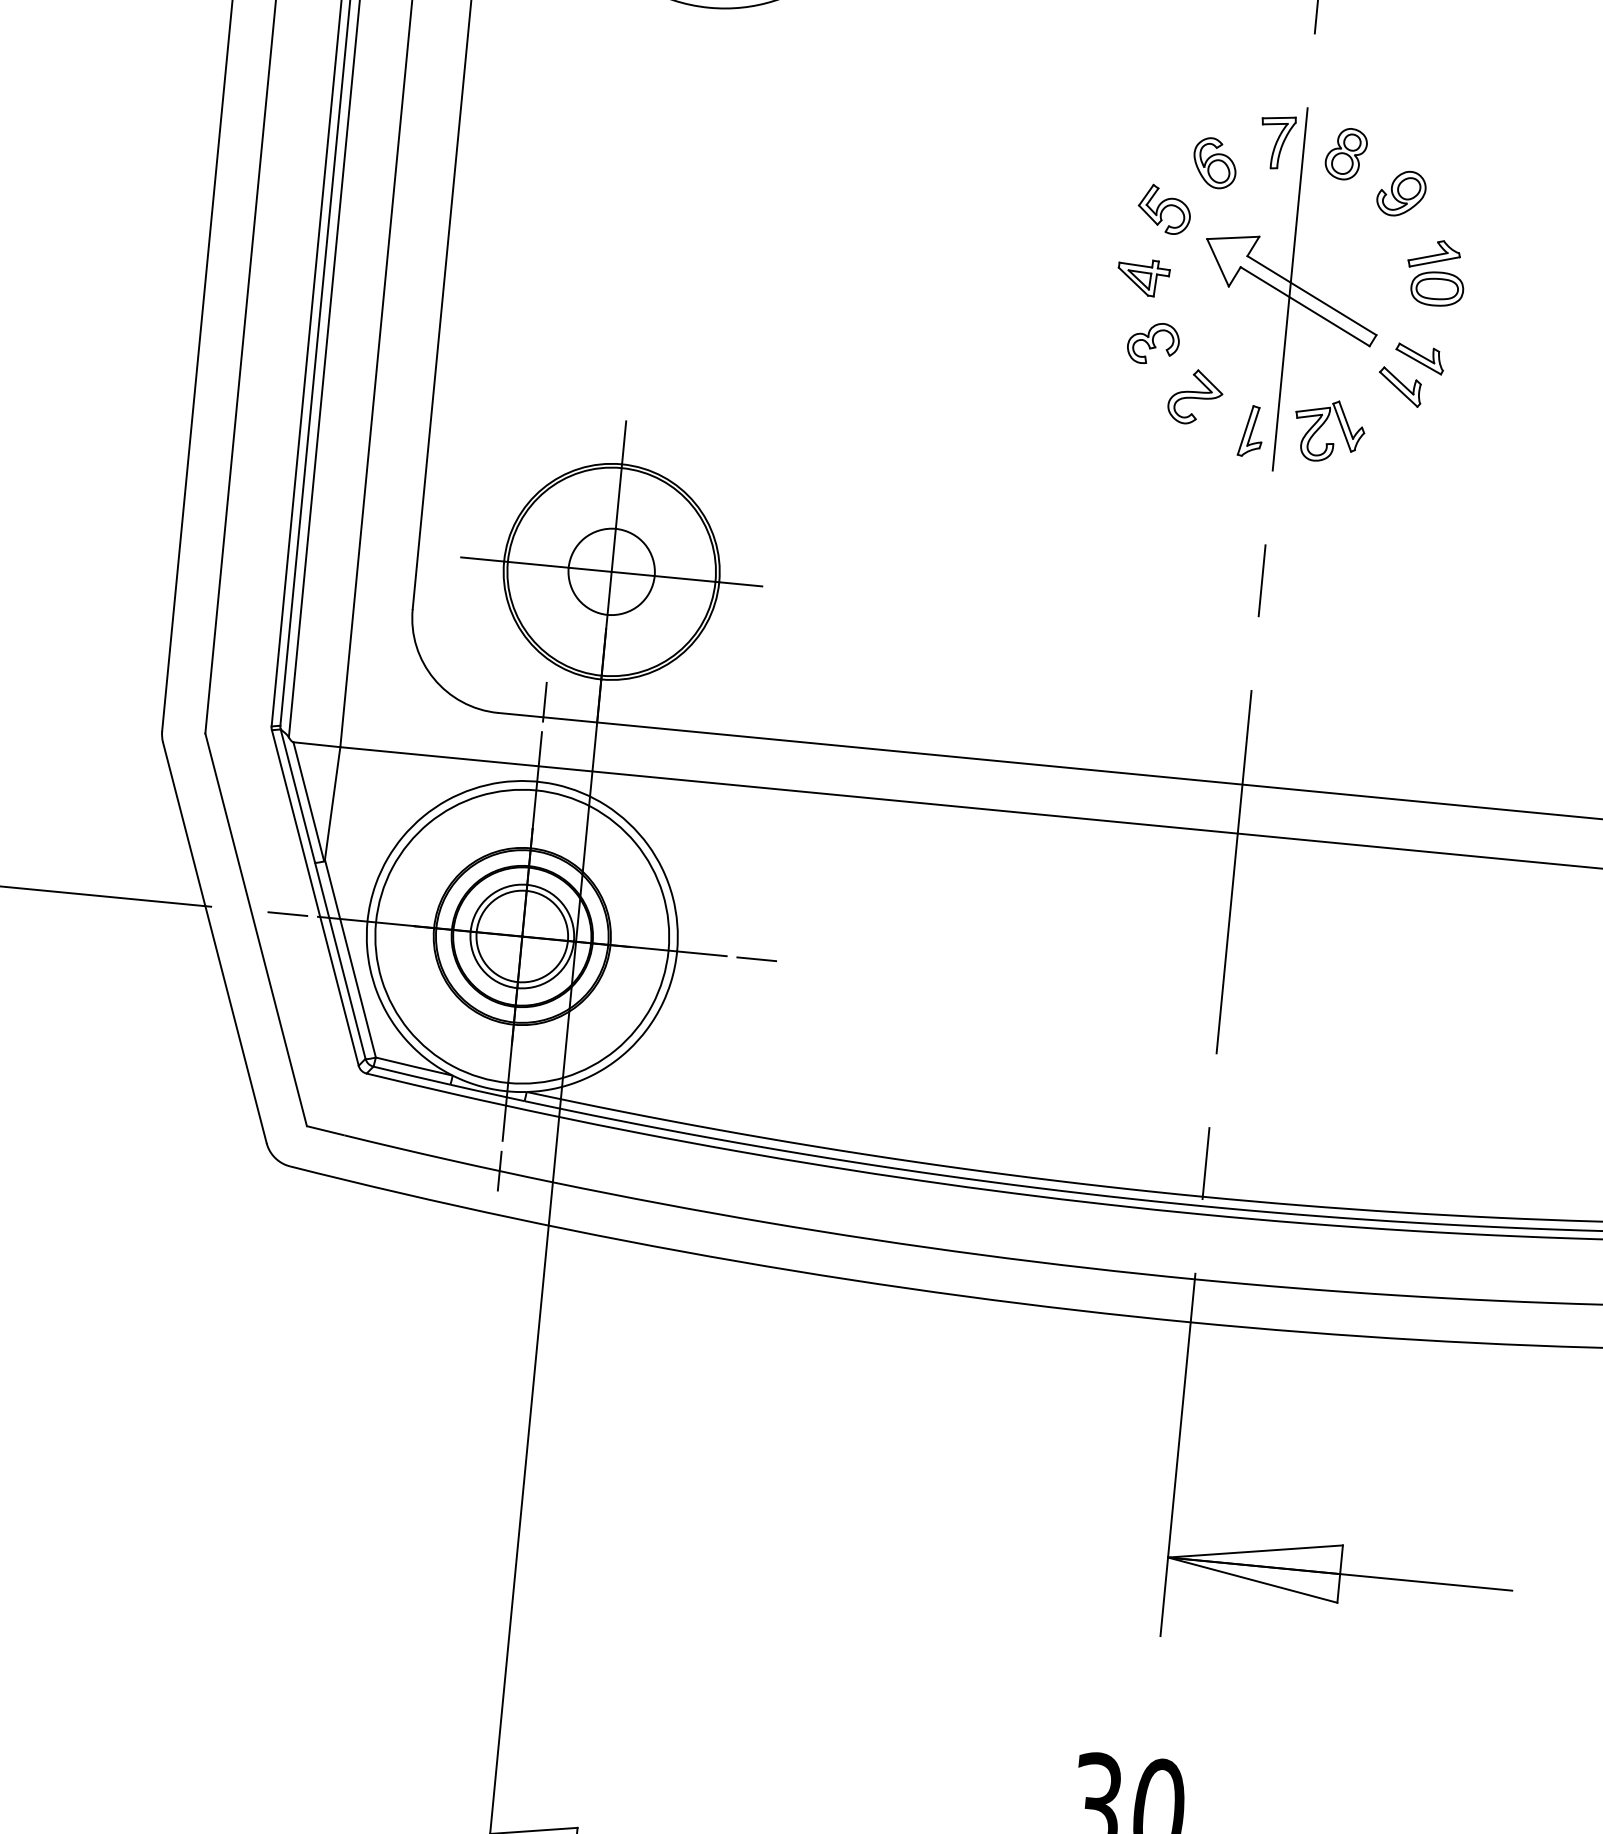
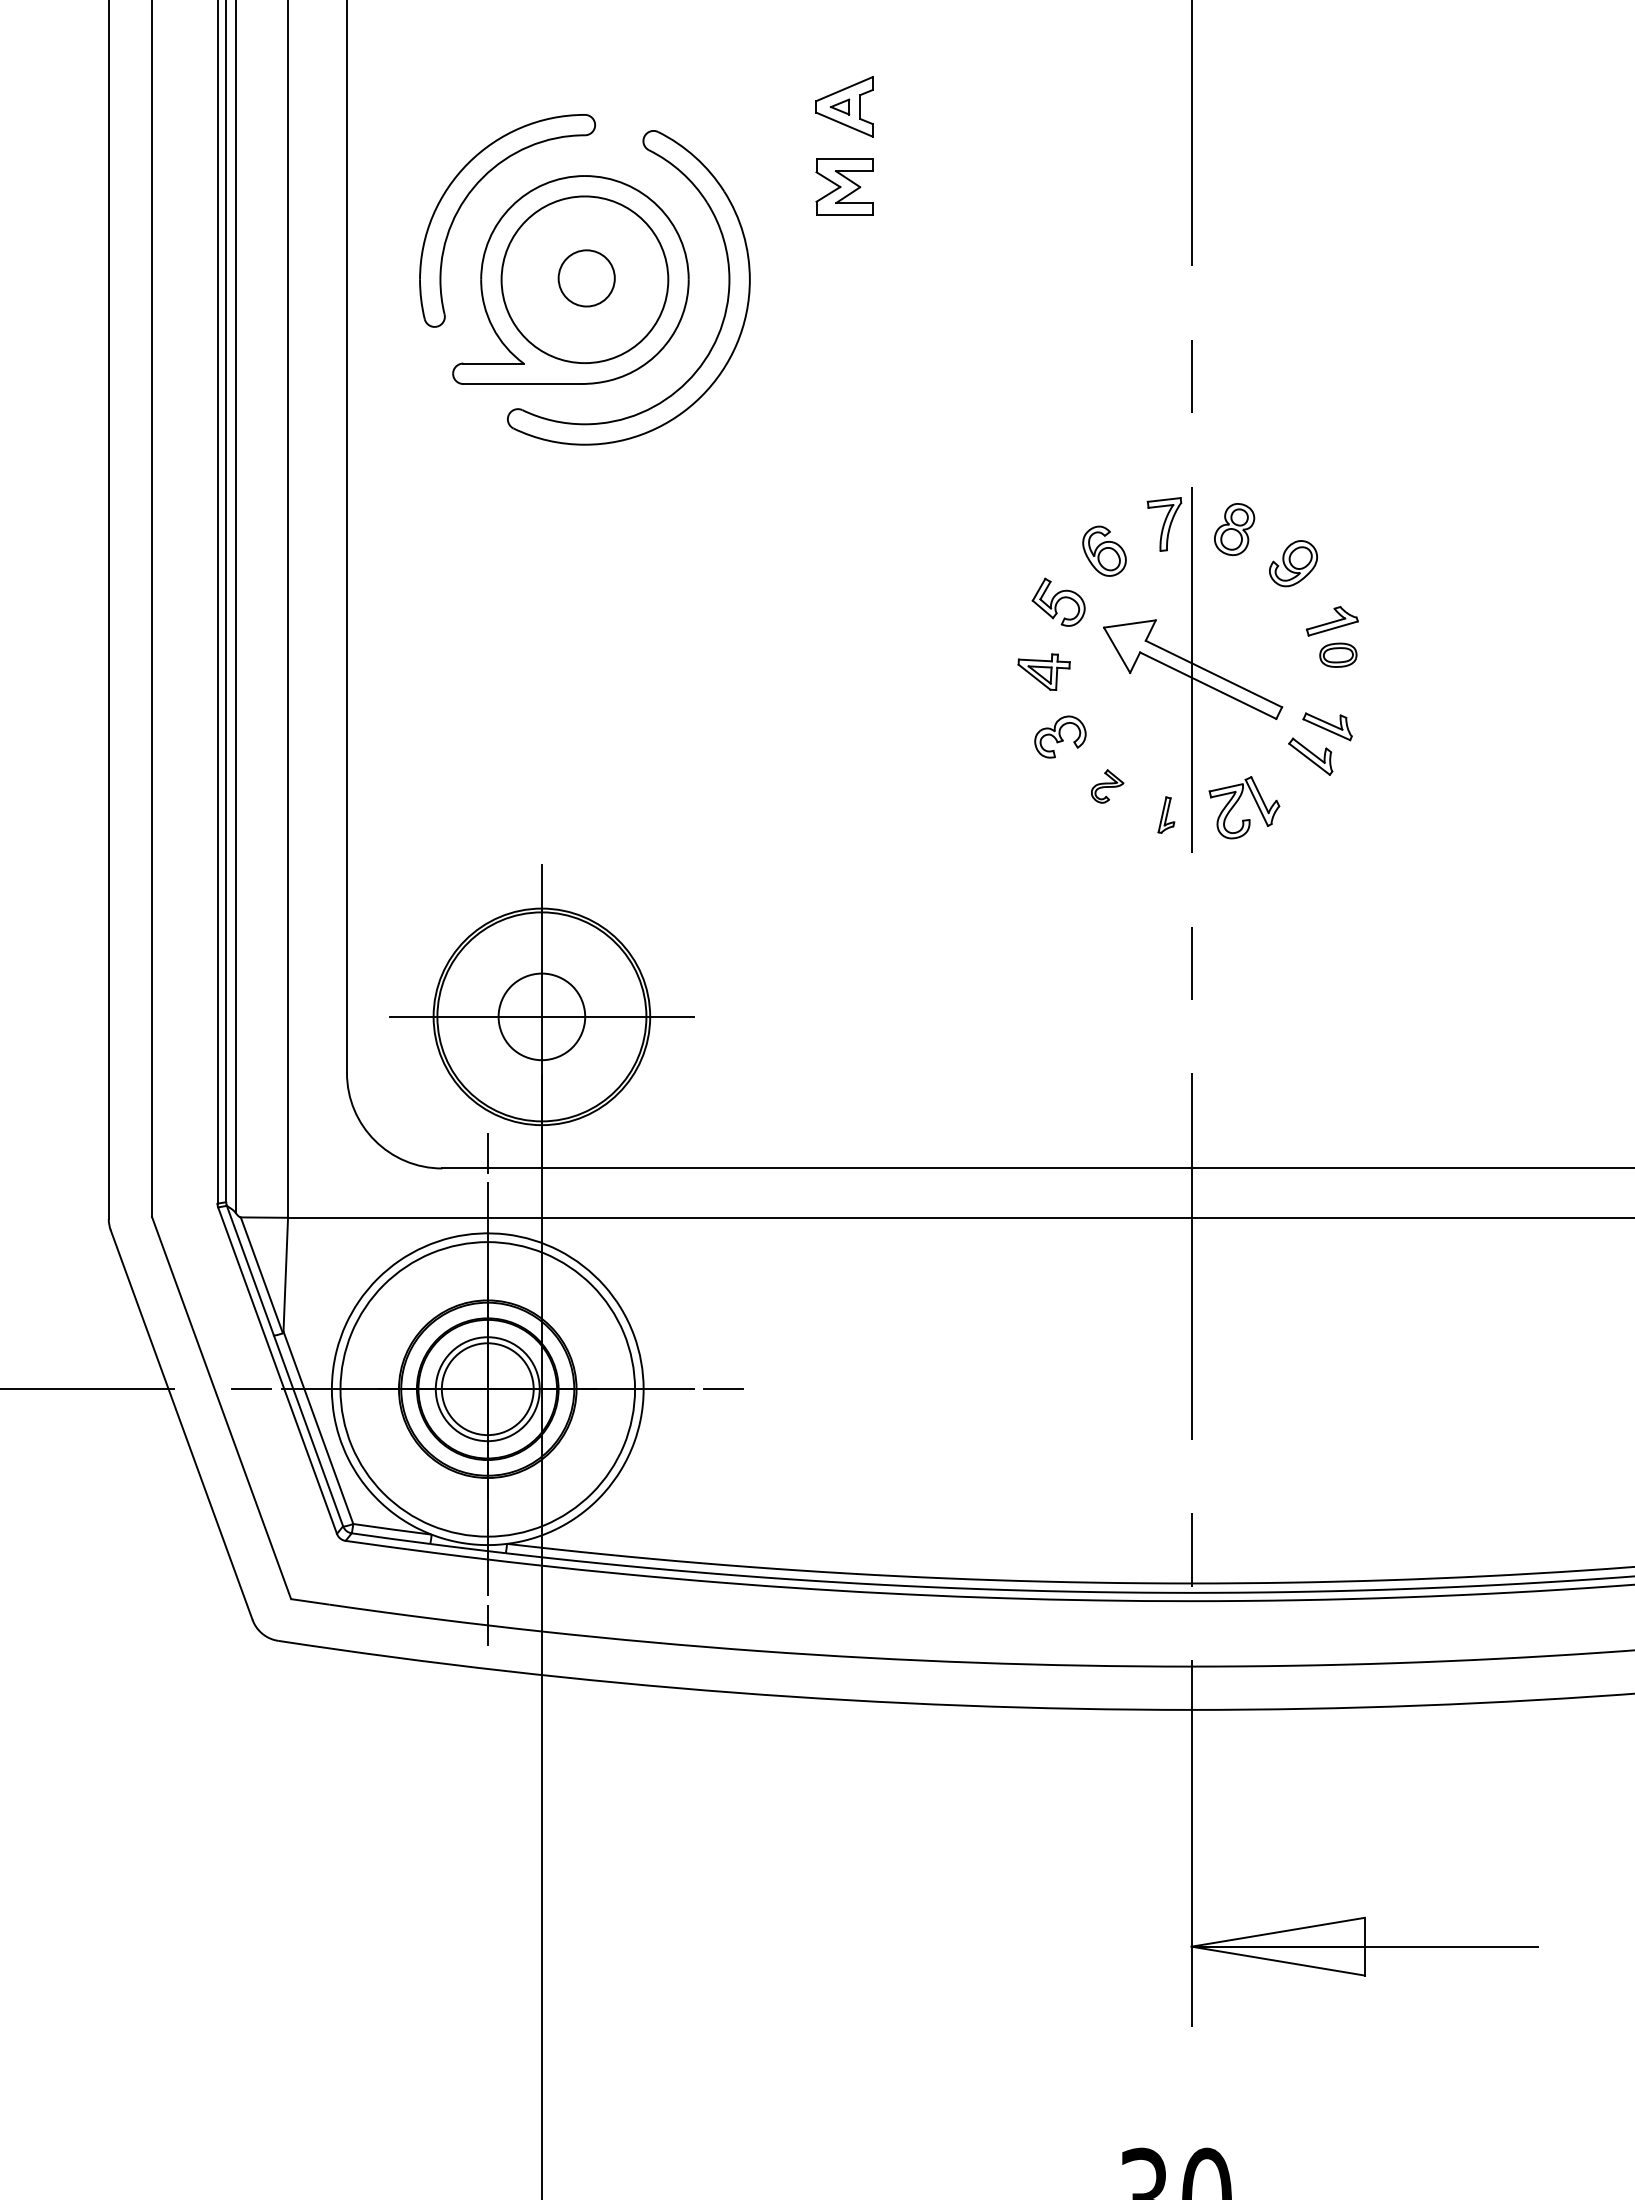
part: (1437, 288) -> (1338, 654), size x0.7
part: (1195, 397) -> (1107, 786), size x0.6
part: (1251, 430) -> (1166, 814), size x0.7

